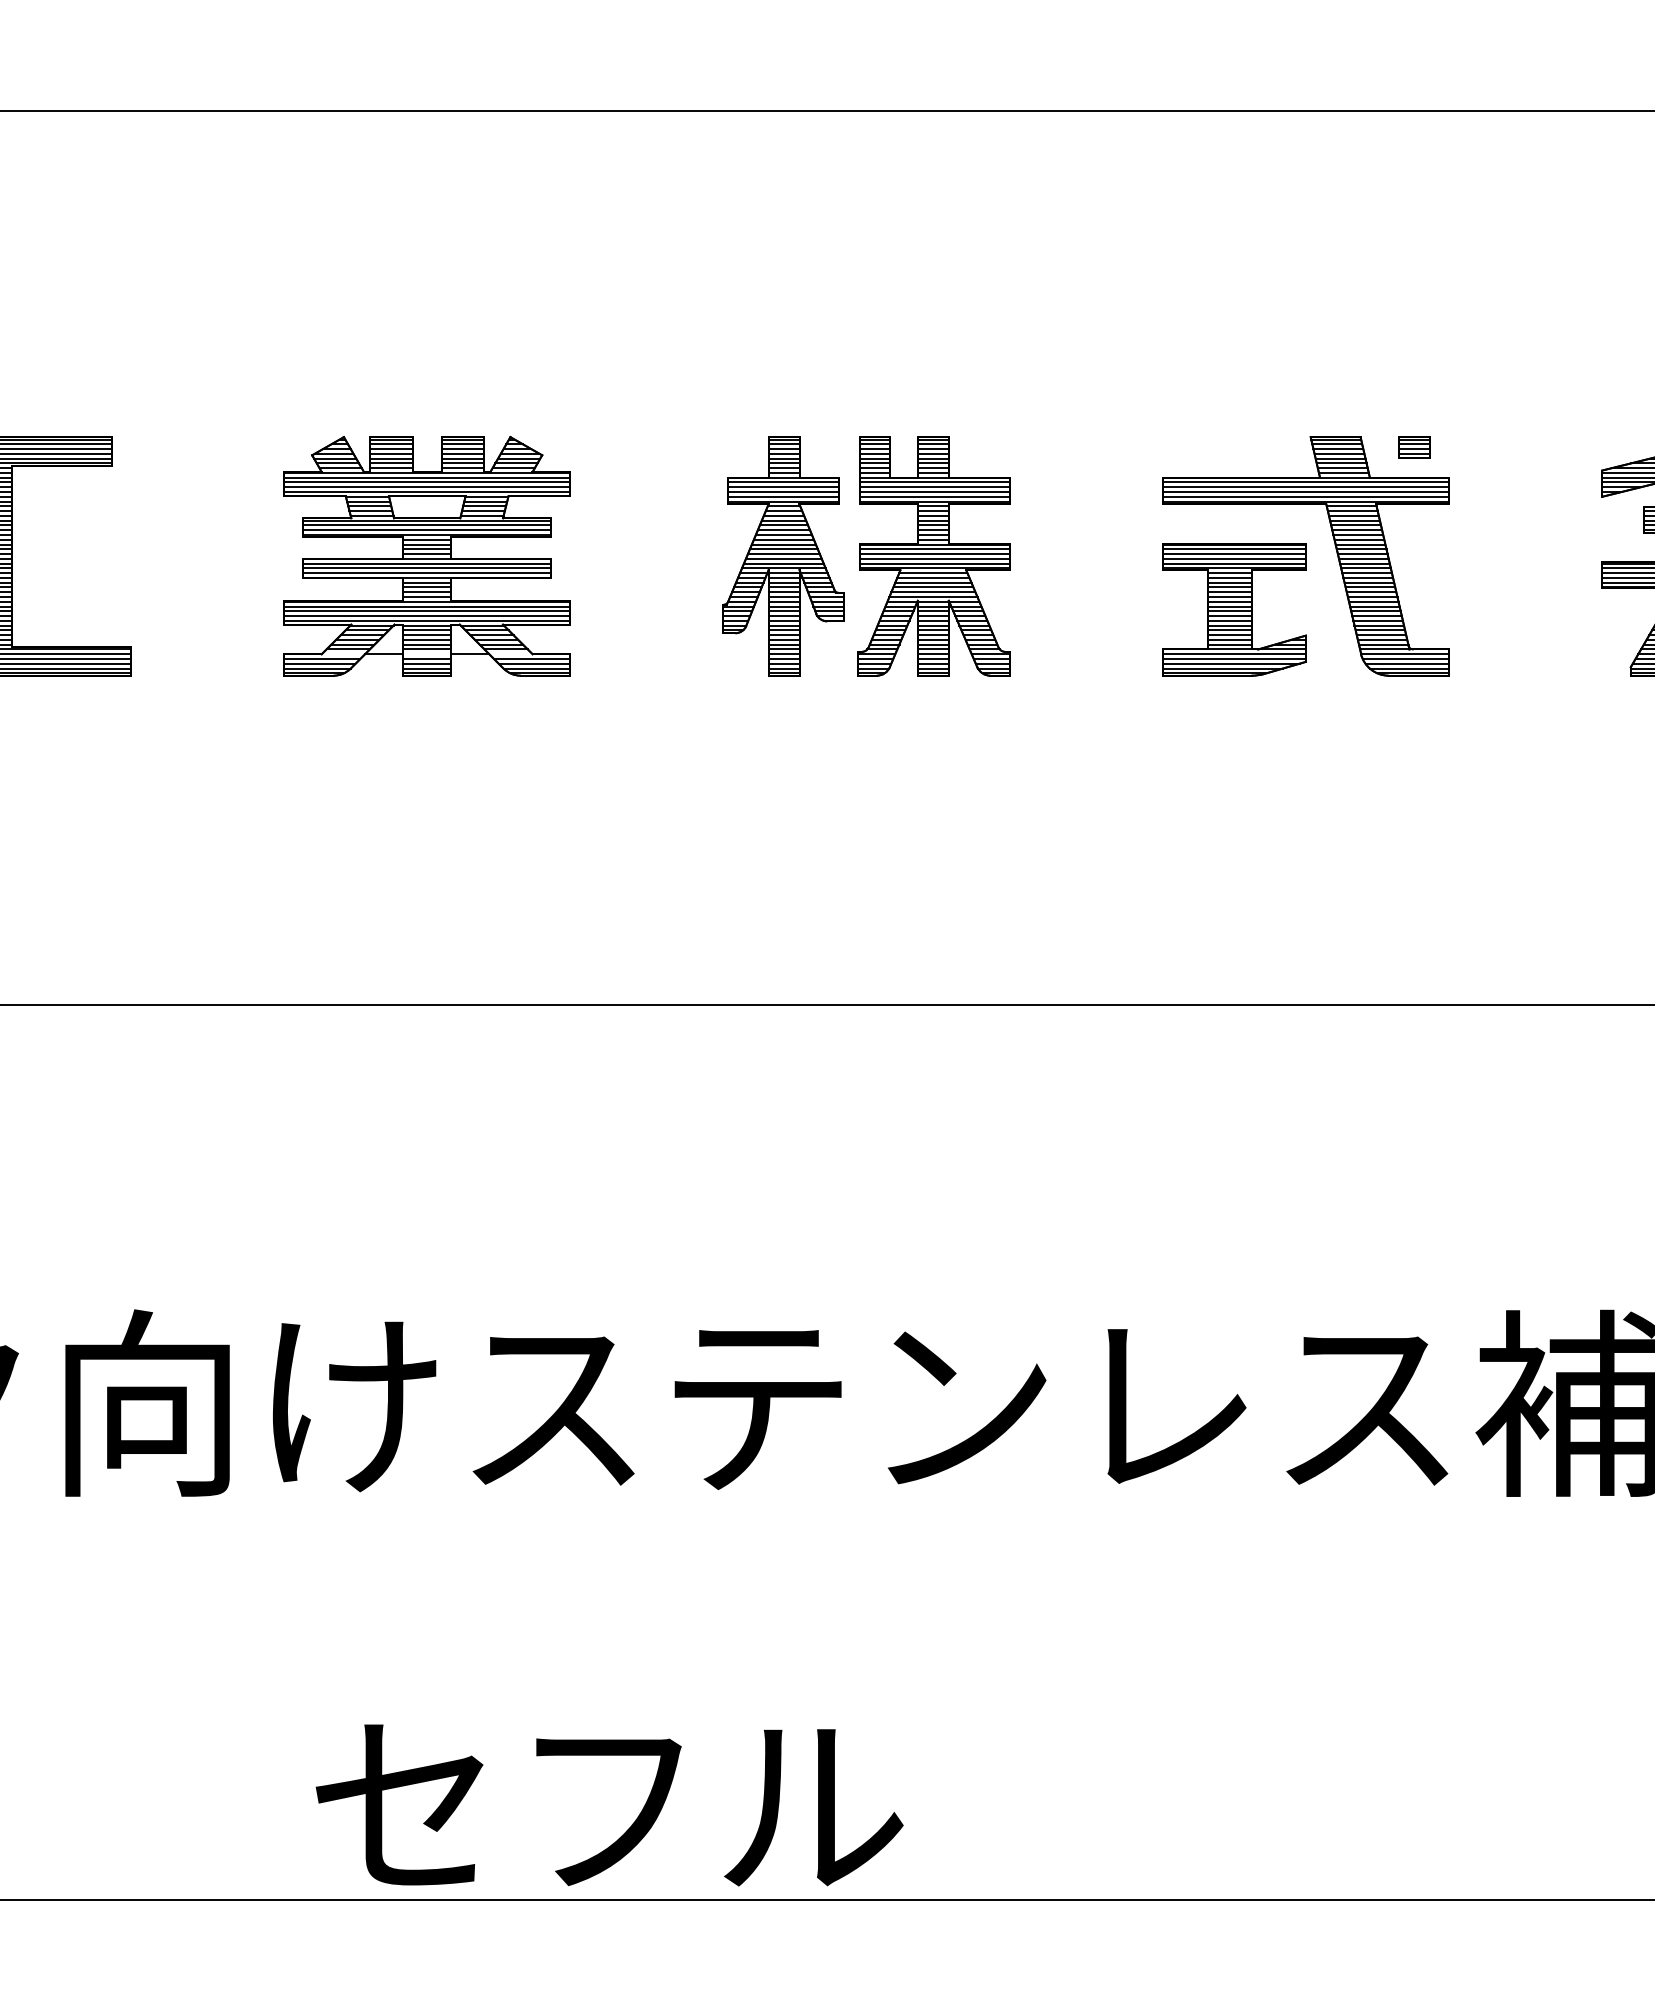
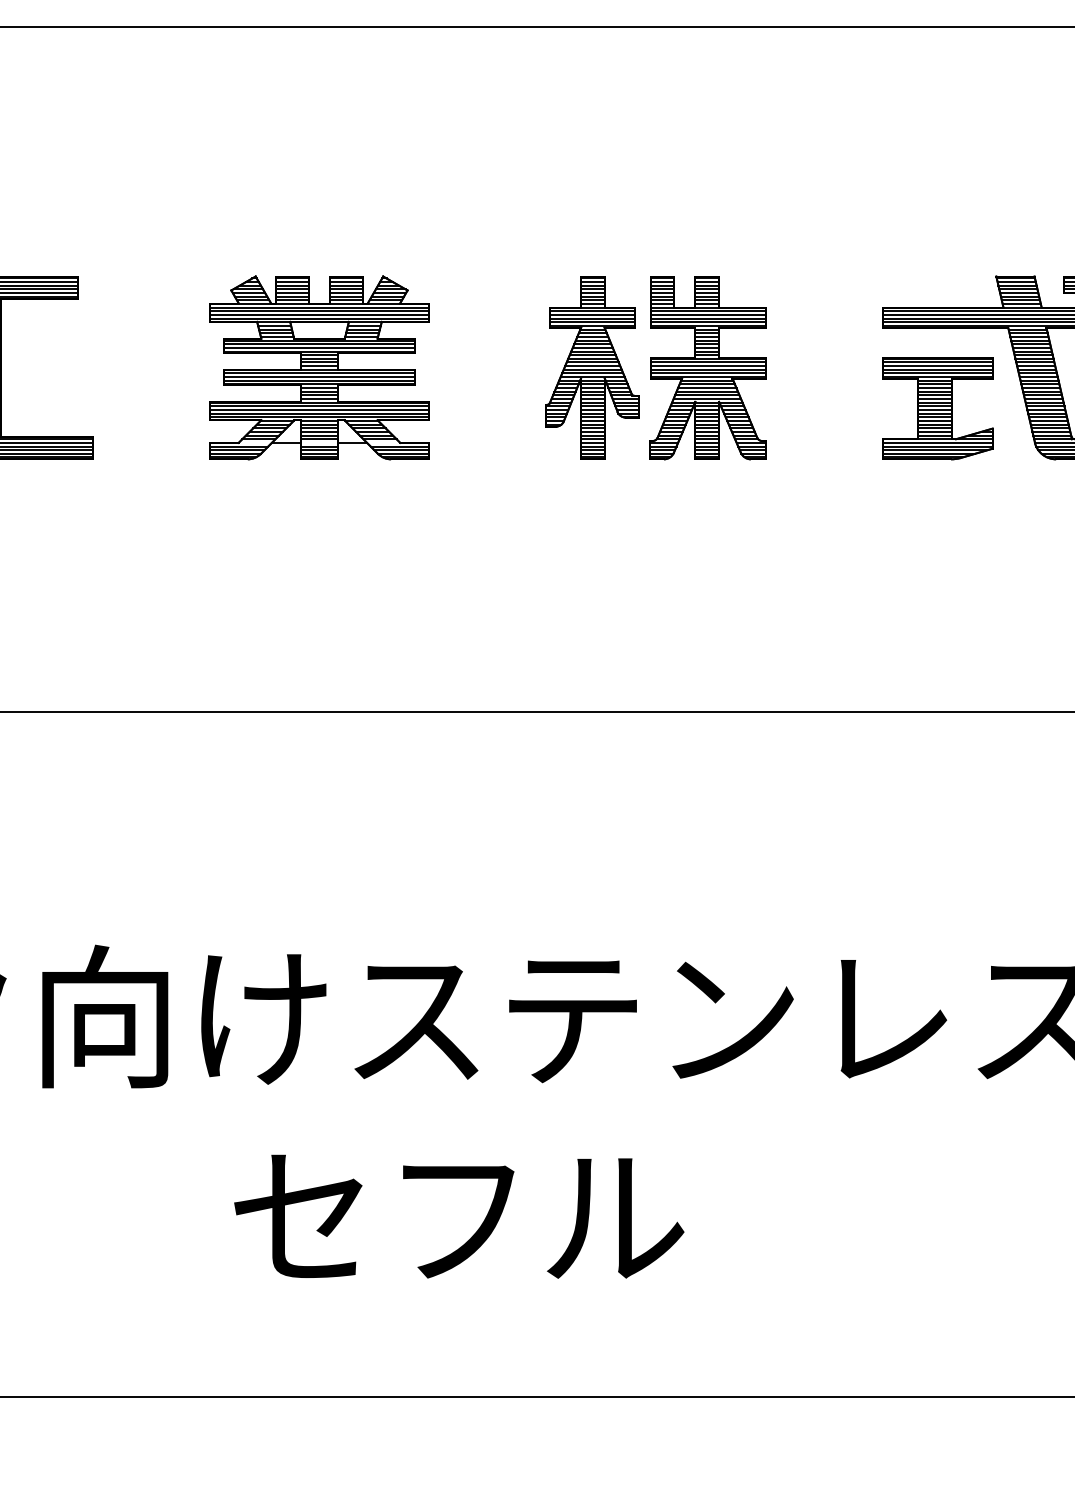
text: (609, 1805) -> (459, 1216), moved

